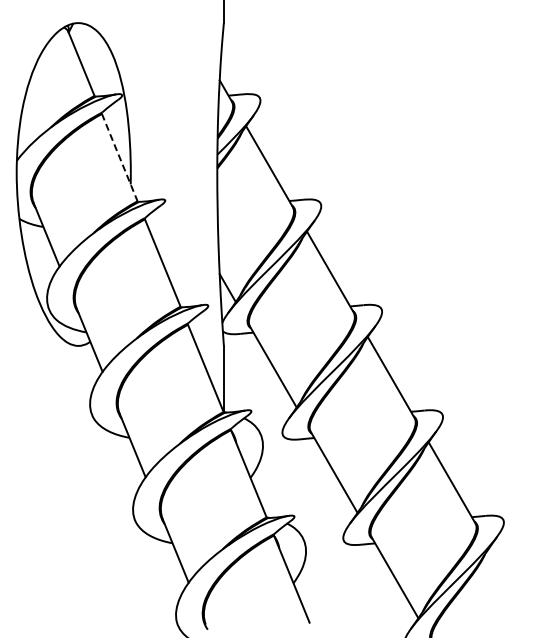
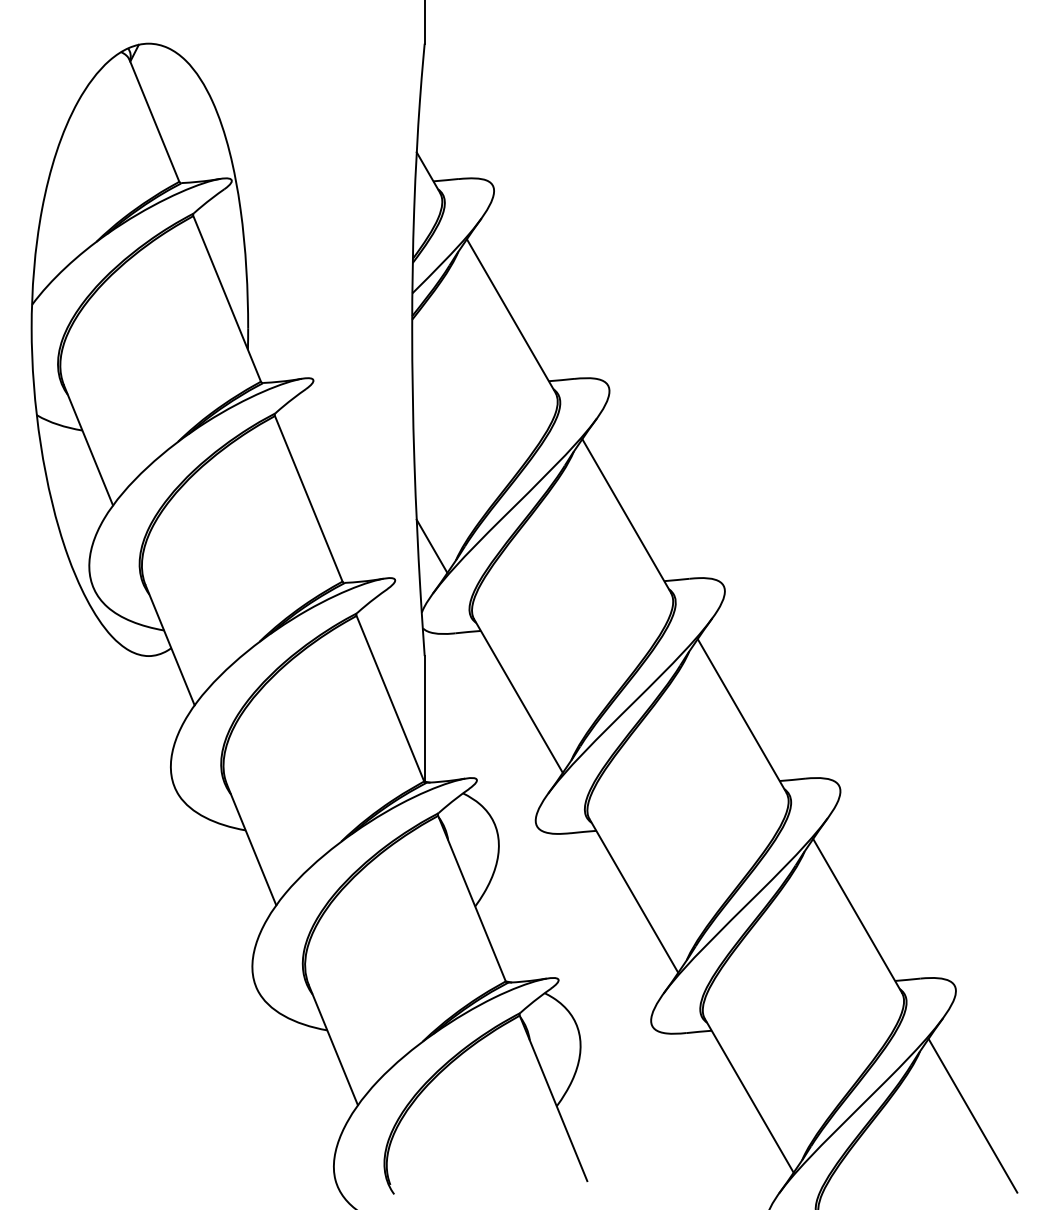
line: (119, 158) -> (226, 300), dashed -> solid
line: (512, 587) -> (972, 1114), added

